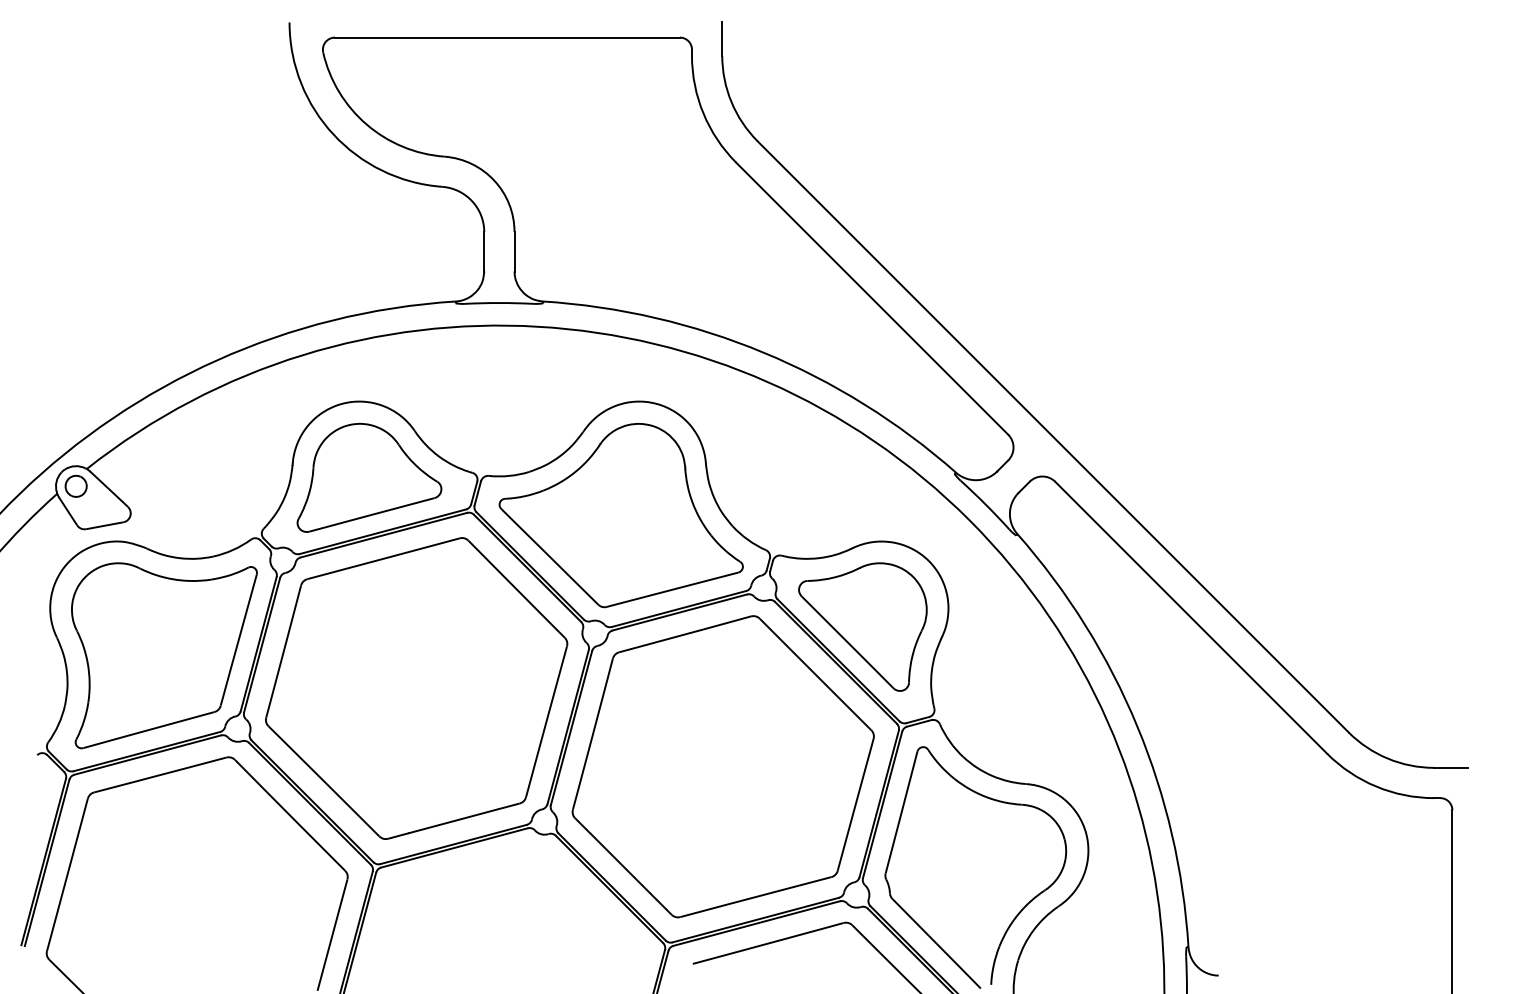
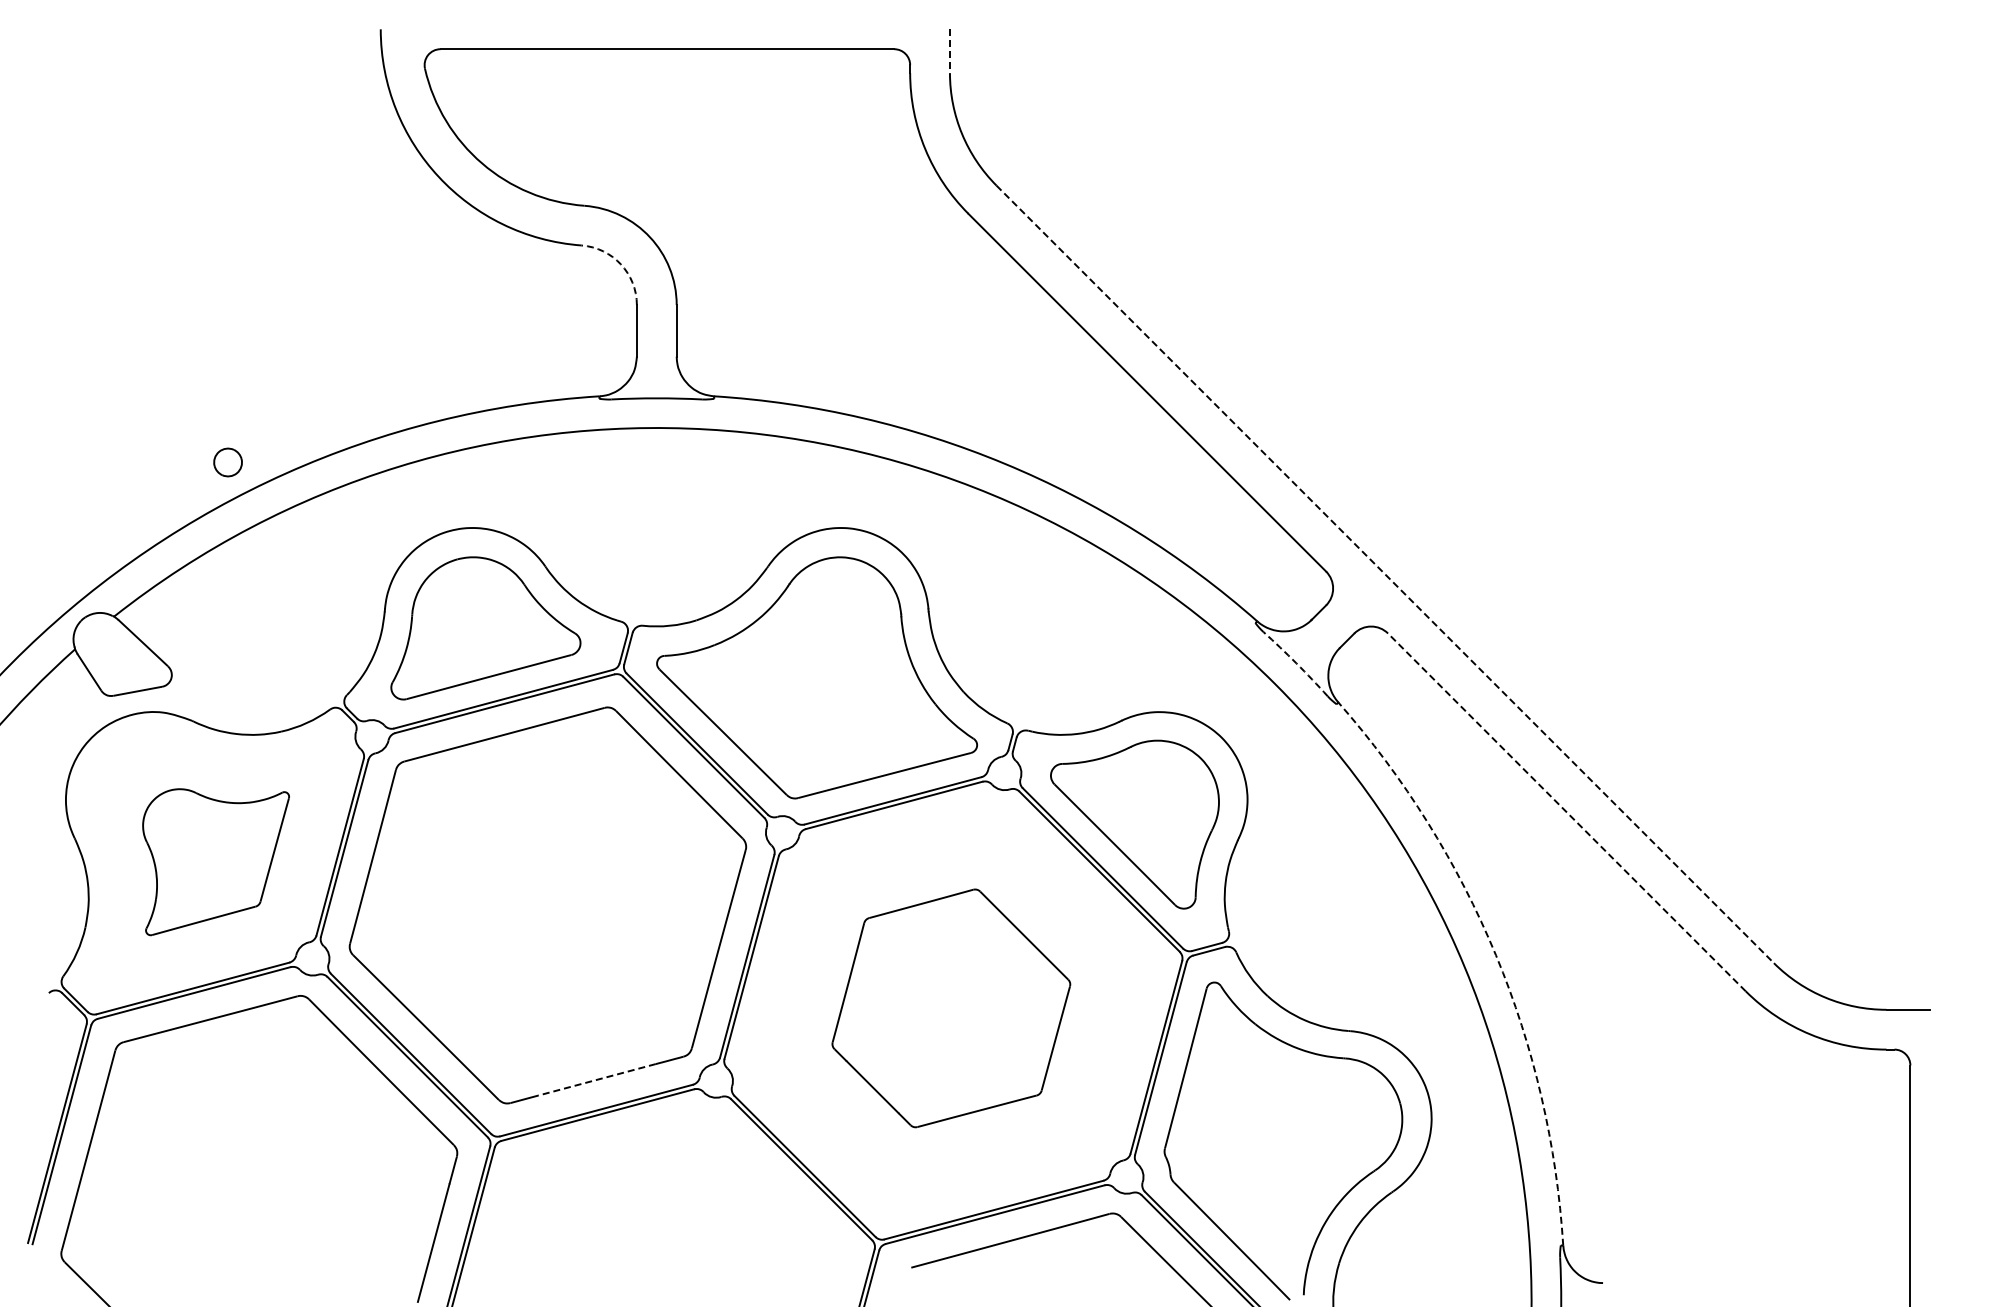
line: (721, 39) -> (949, 51), solid -> dashed
arc: (471, 201) -> (620, 264), solid -> dashed
line: (1053, 436) -> (1385, 574), solid -> dashed
part: (75, 486) -> (227, 462), moved
arc: (985, 504) -> (1296, 663), solid -> dashed
line: (1190, 617) -> (1566, 812), solid -> dashed
part: (163, 655) -> (215, 861), size x0.6
arc: (1136, 726) -> (1495, 955), solid -> dashed
part: (723, 766) -> (951, 1008), size x0.6
line: (453, 820) -> (596, 1079), solid -> dashed

